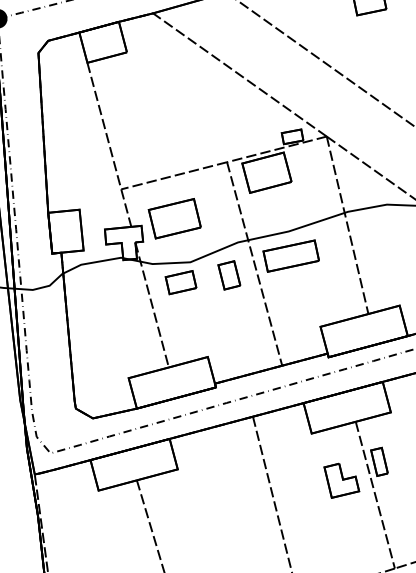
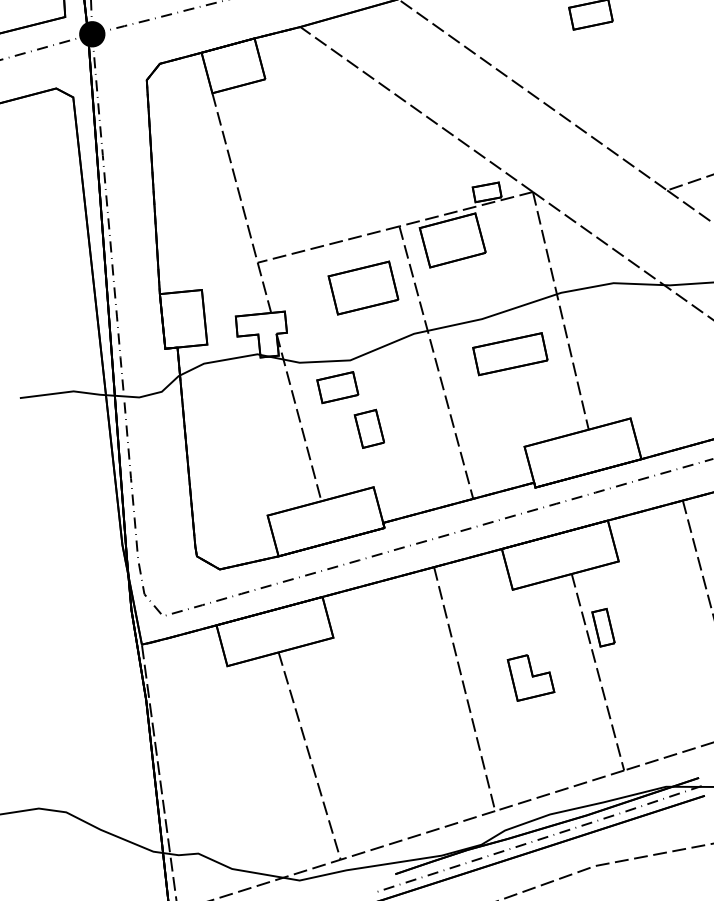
part: (174, 218) -> (363, 287), moved
part: (291, 256) -> (510, 354), moved
part: (228, 275) -> (368, 428), moved
part: (341, 480) -> (530, 677), moved

